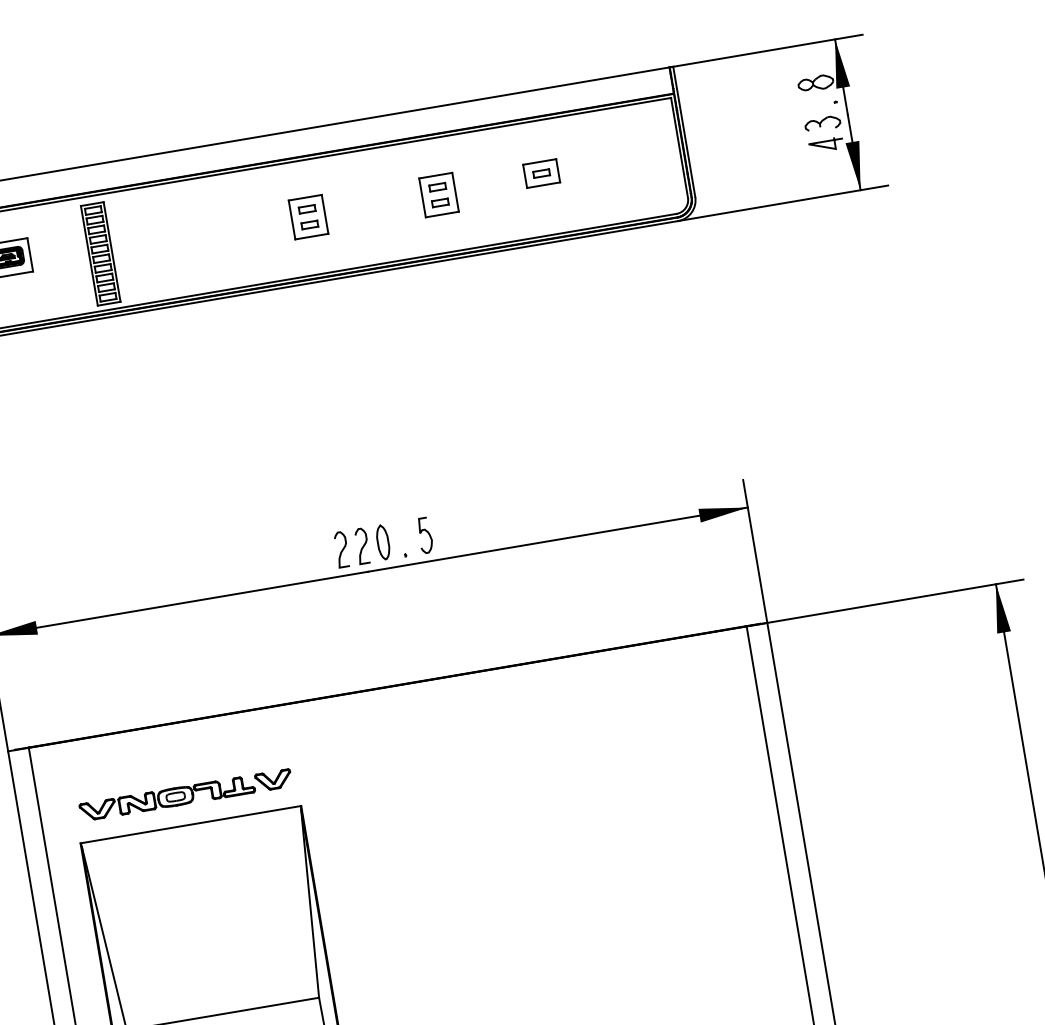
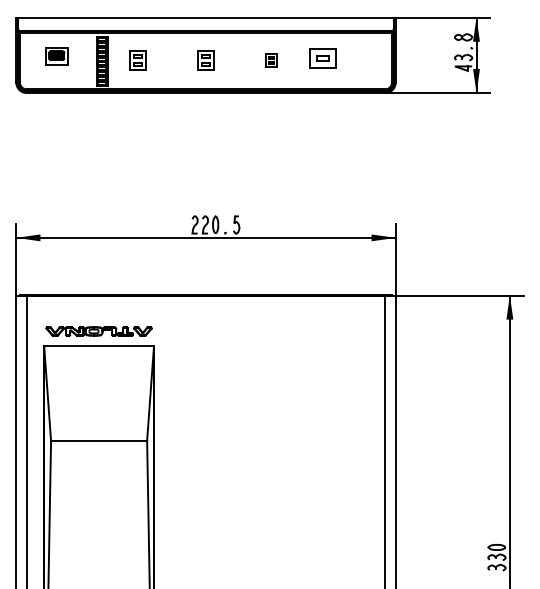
part: (540, 173) -> (322, 58), size x1.6
part: (439, 194) -> (271, 60), size x0.7
part: (171, 239) -> (137, 60), added

